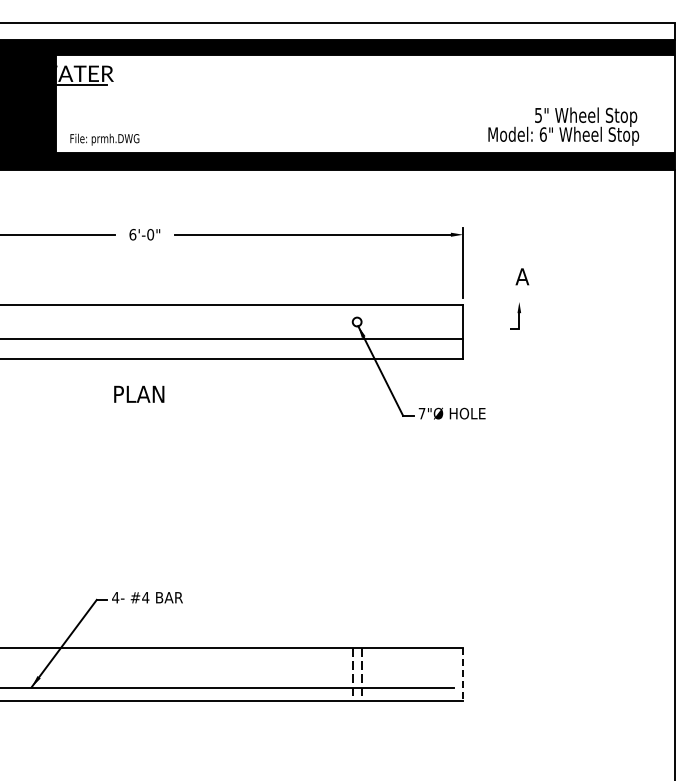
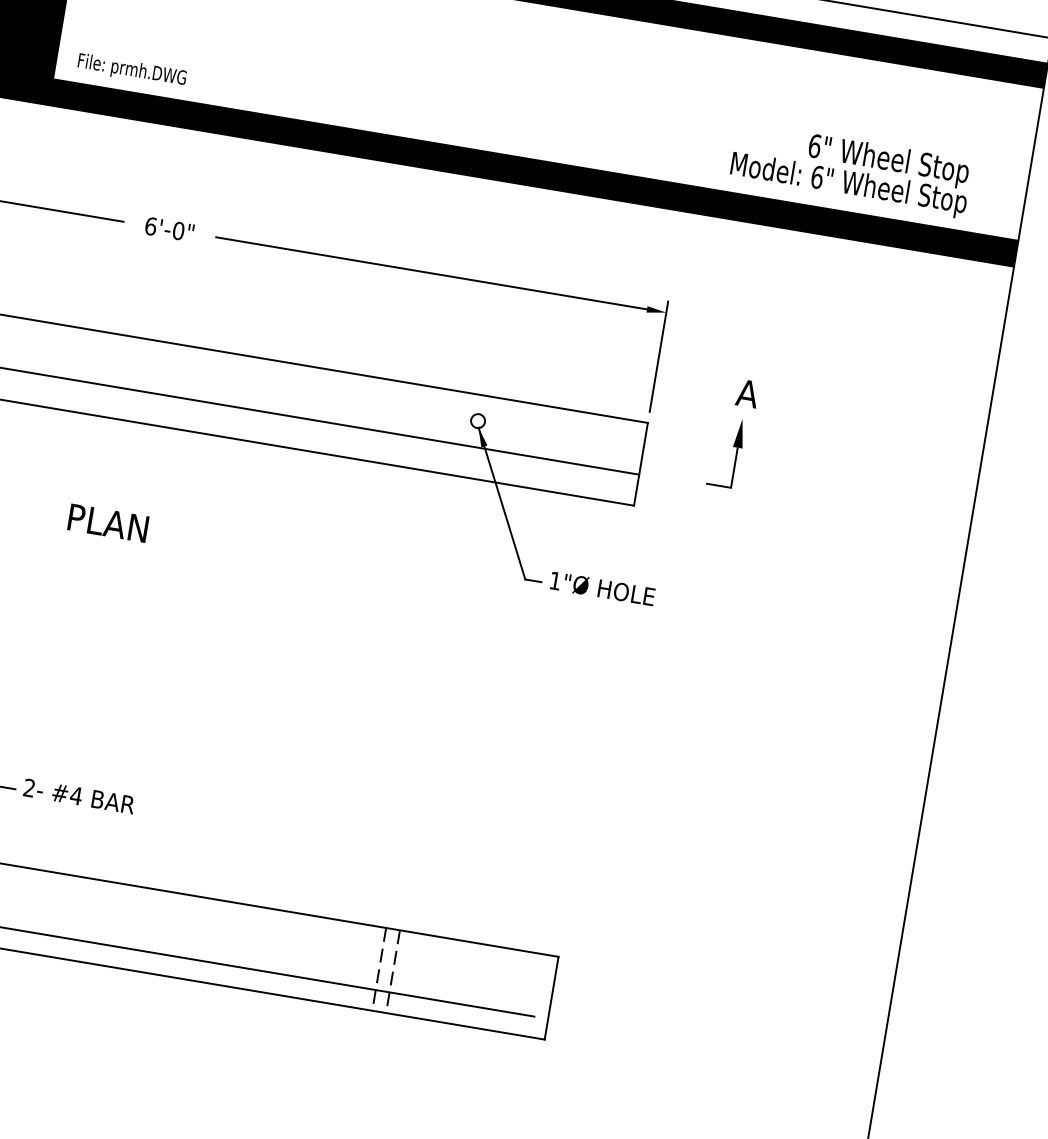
text: (538, 114) -> (815, 144), 5" -> 6"
part: (515, 315) -> (726, 452), size x1.67
text: (139, 393) -> (108, 522), moved
text: (421, 413) -> (554, 580), 7"Ø -> 1"Ø
text: (115, 597) -> (29, 787), 4- -> 2-
line: (463, 674) -> (551, 998), dashed -> solid

